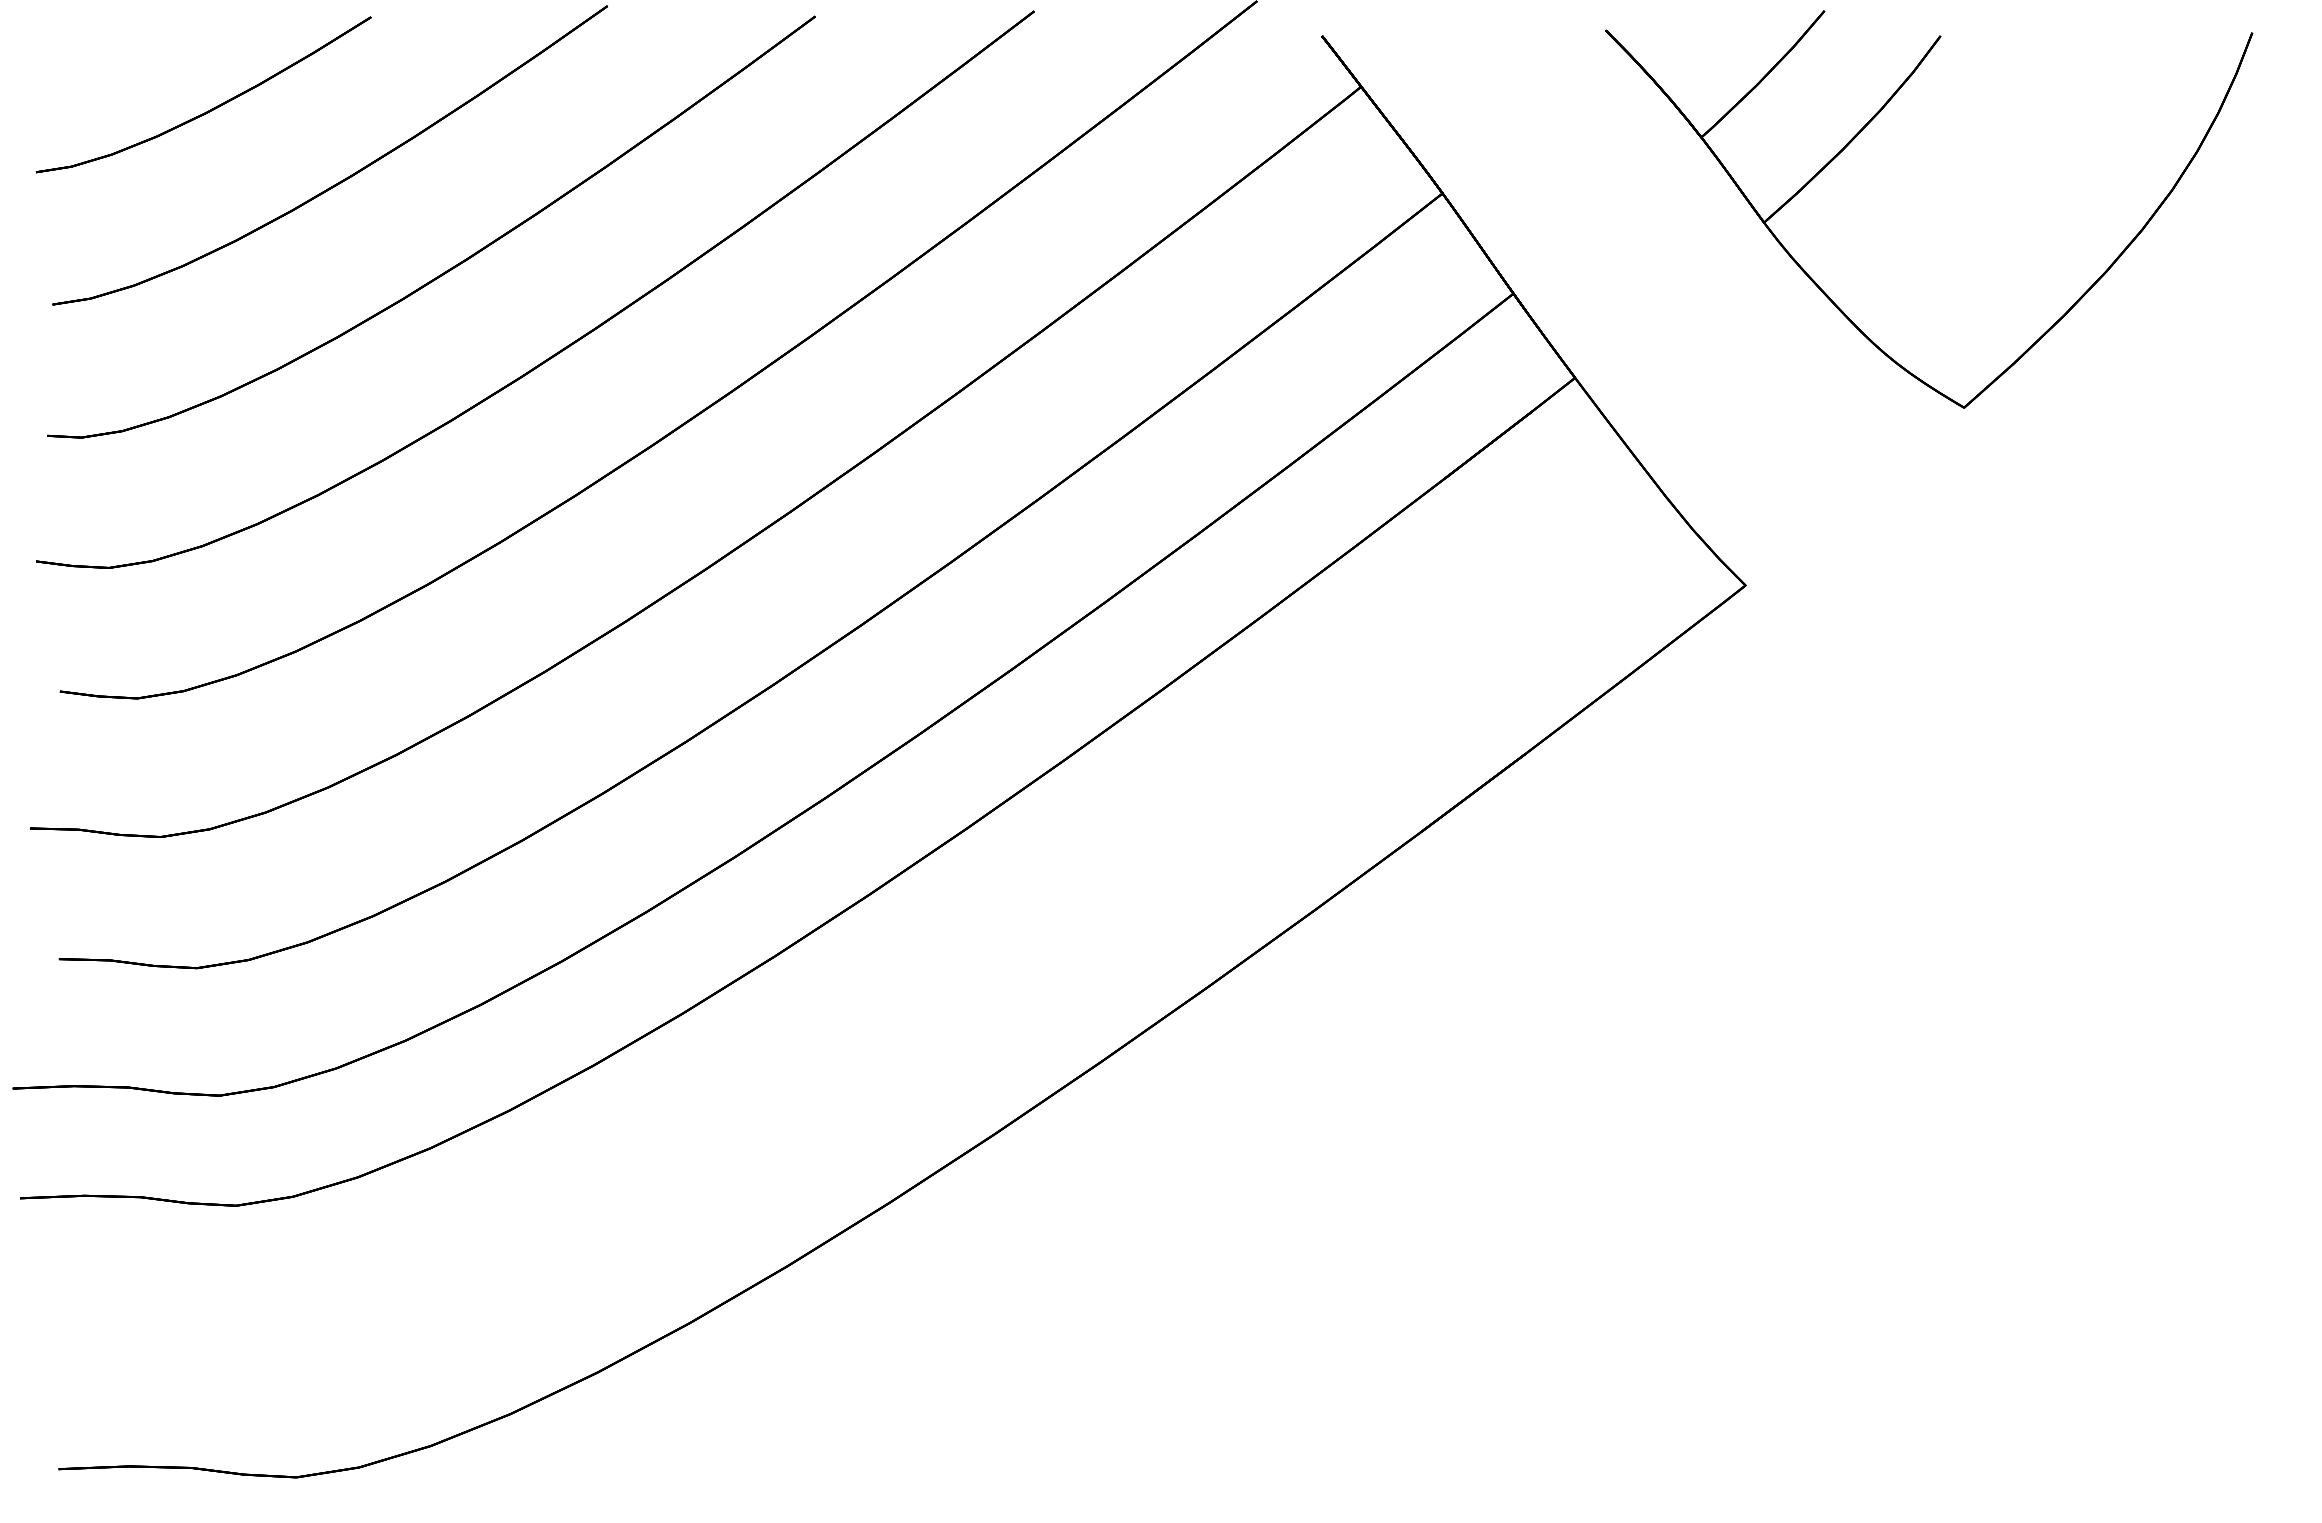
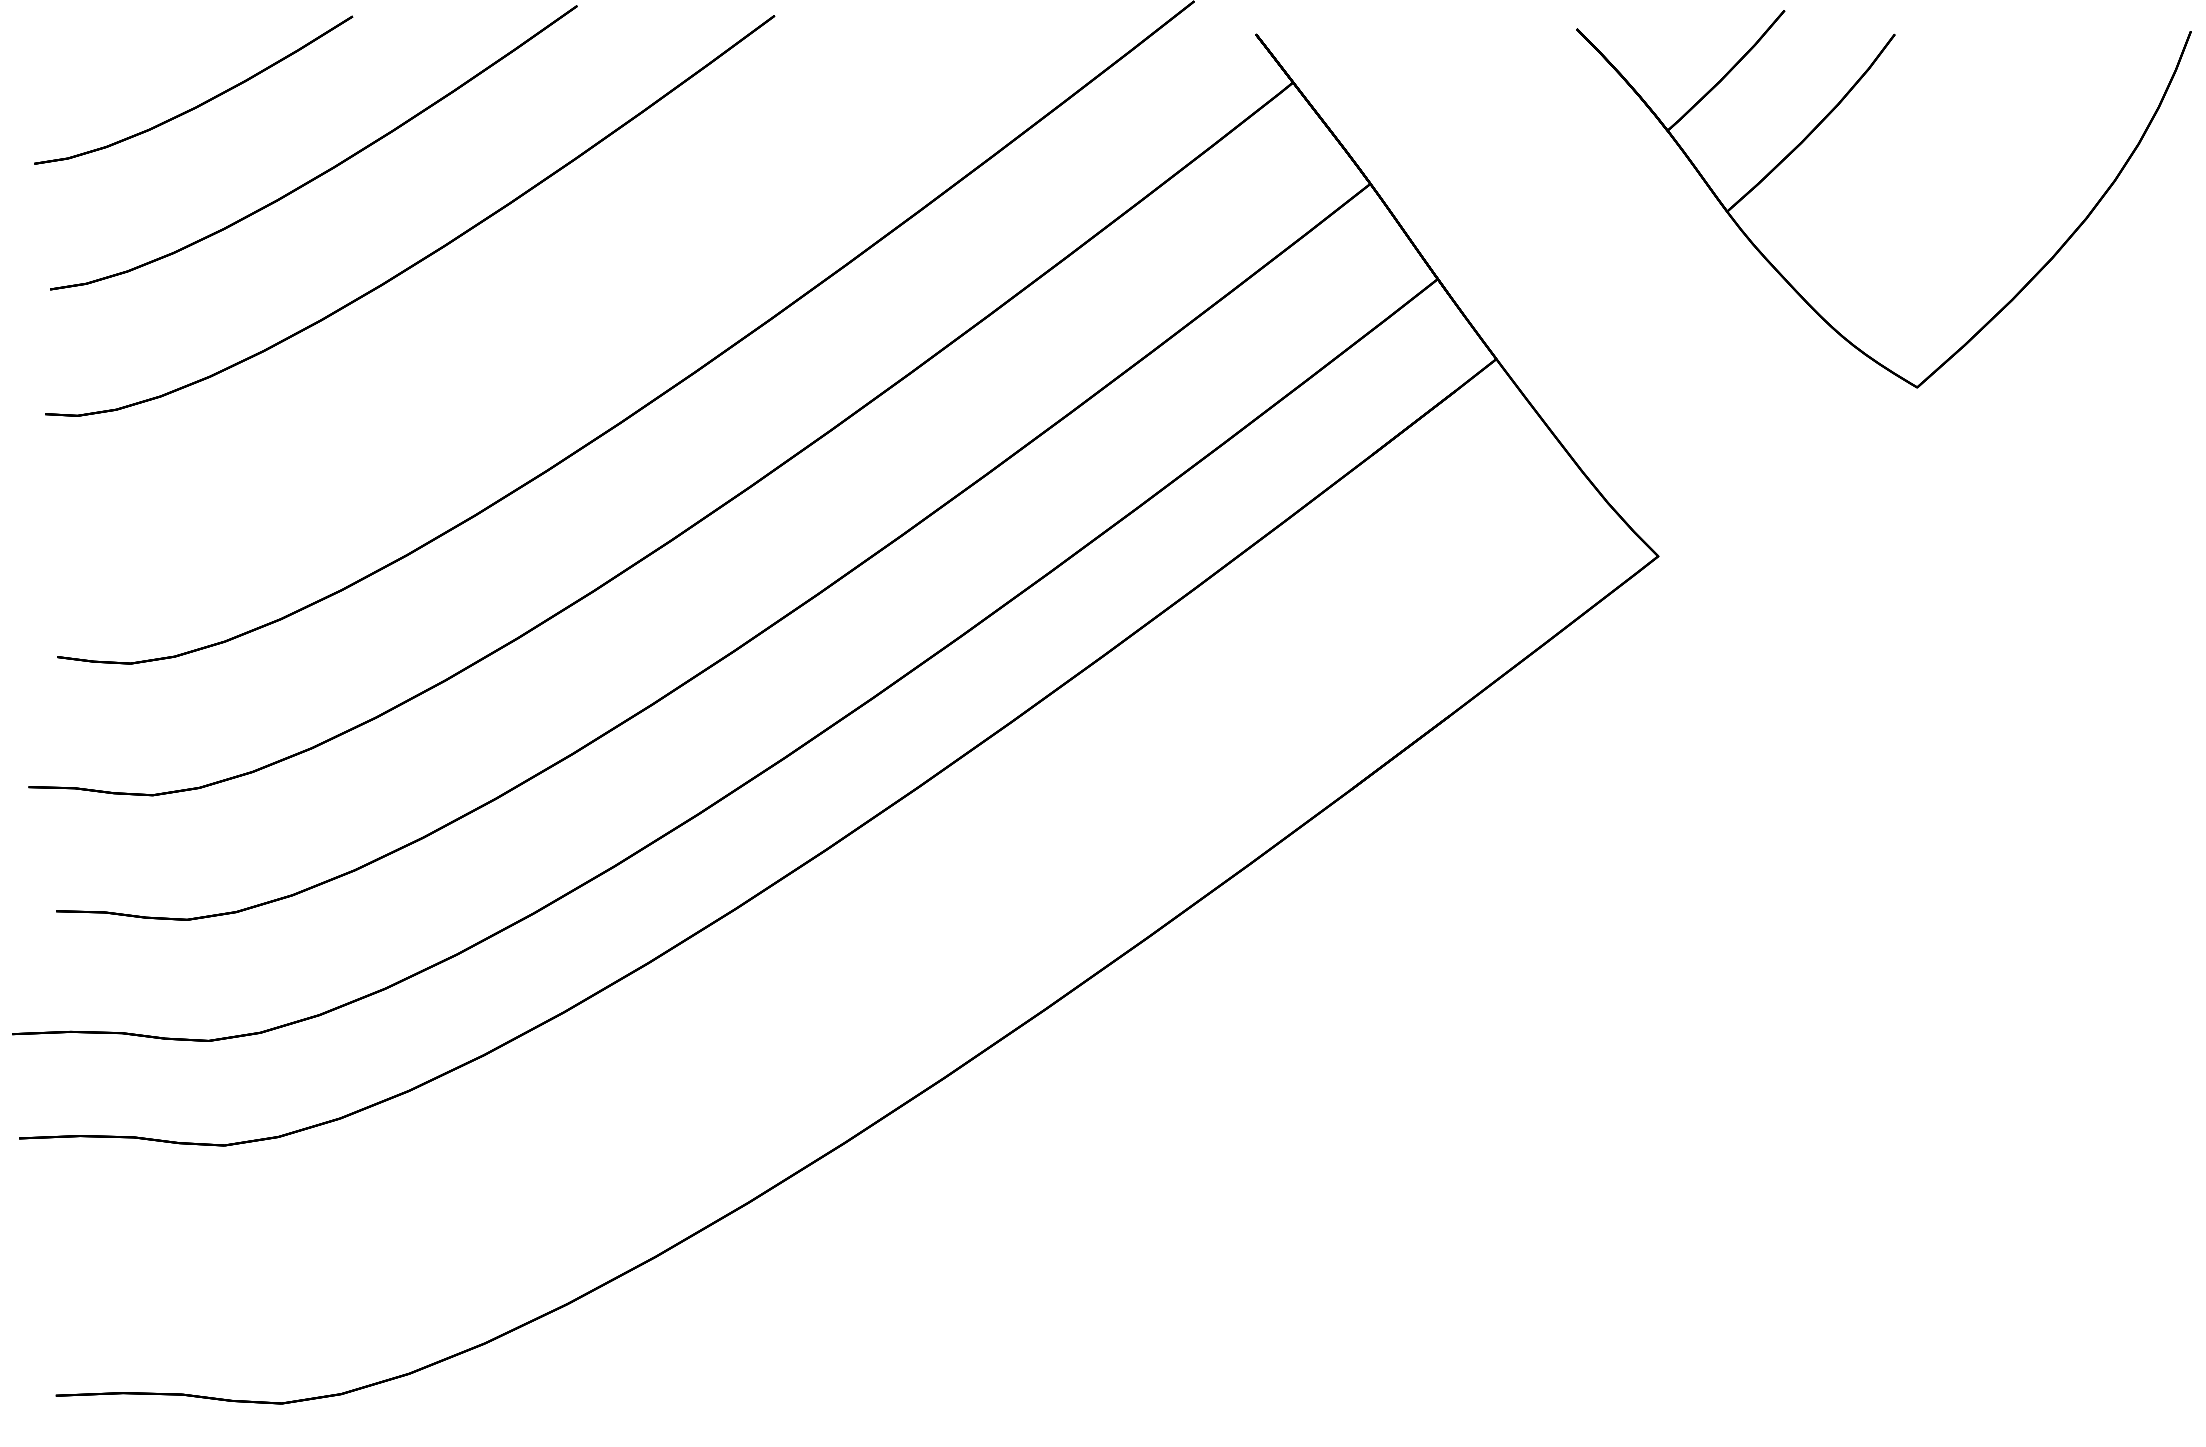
part: (1856, 137) -> (1814, 130), moved
part: (570, 343) -> (542, 326), removed

